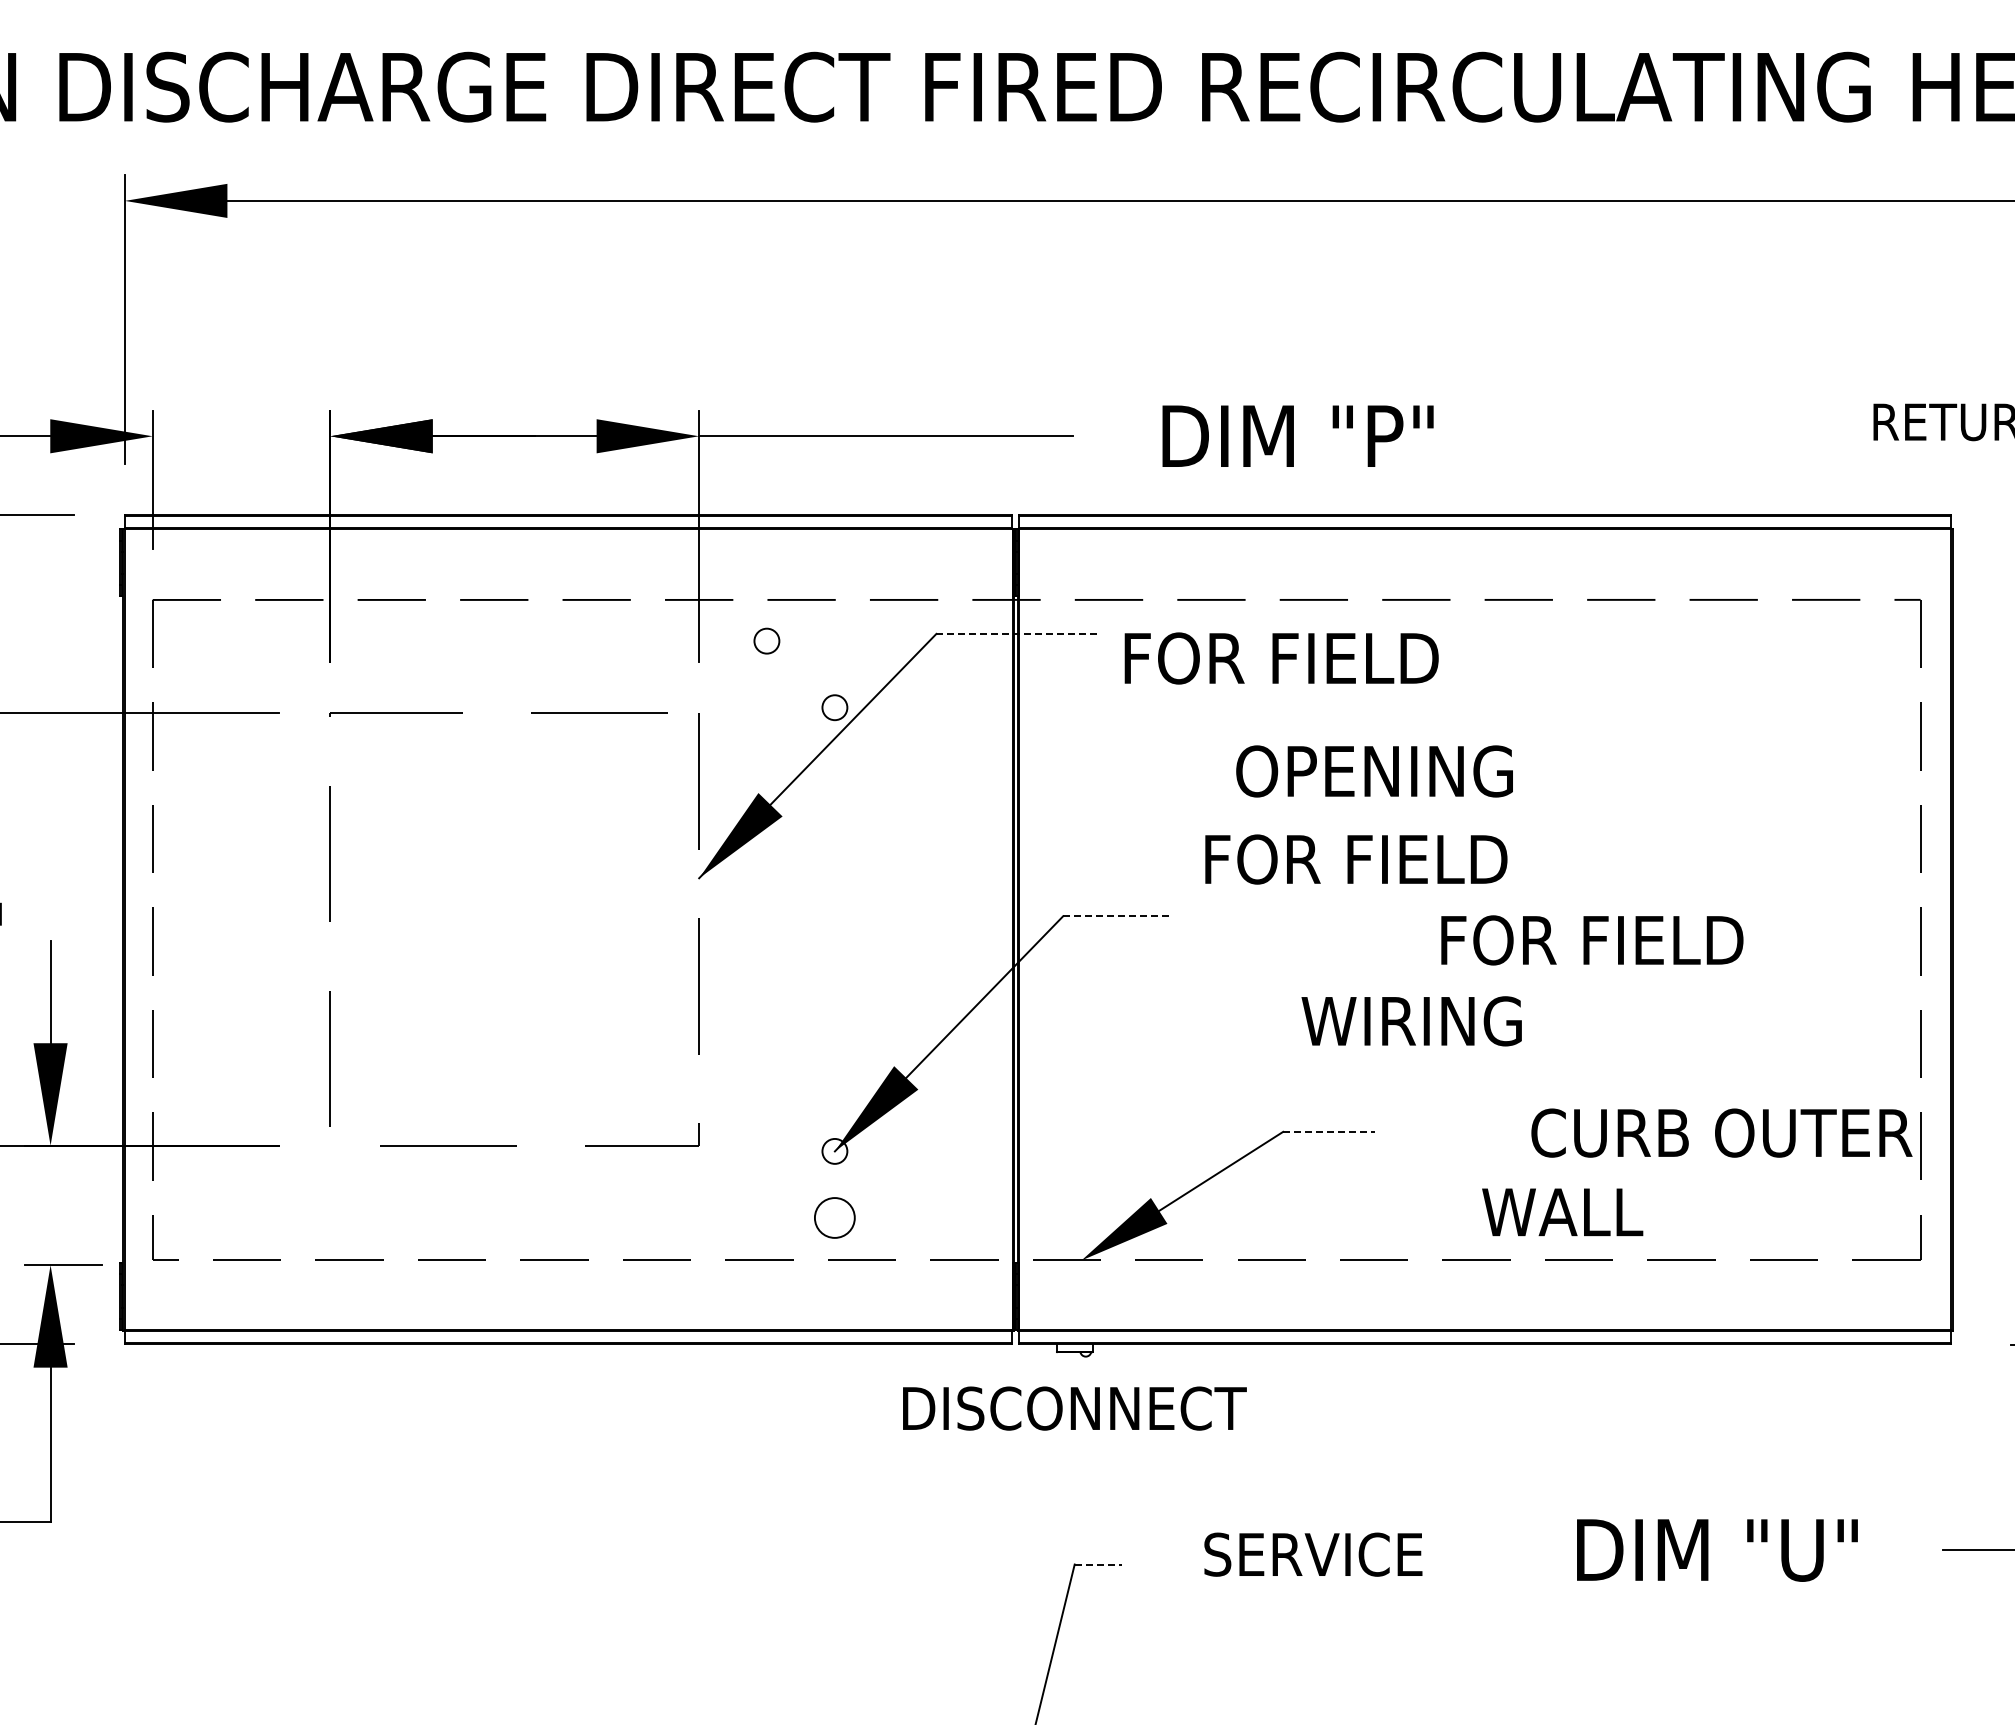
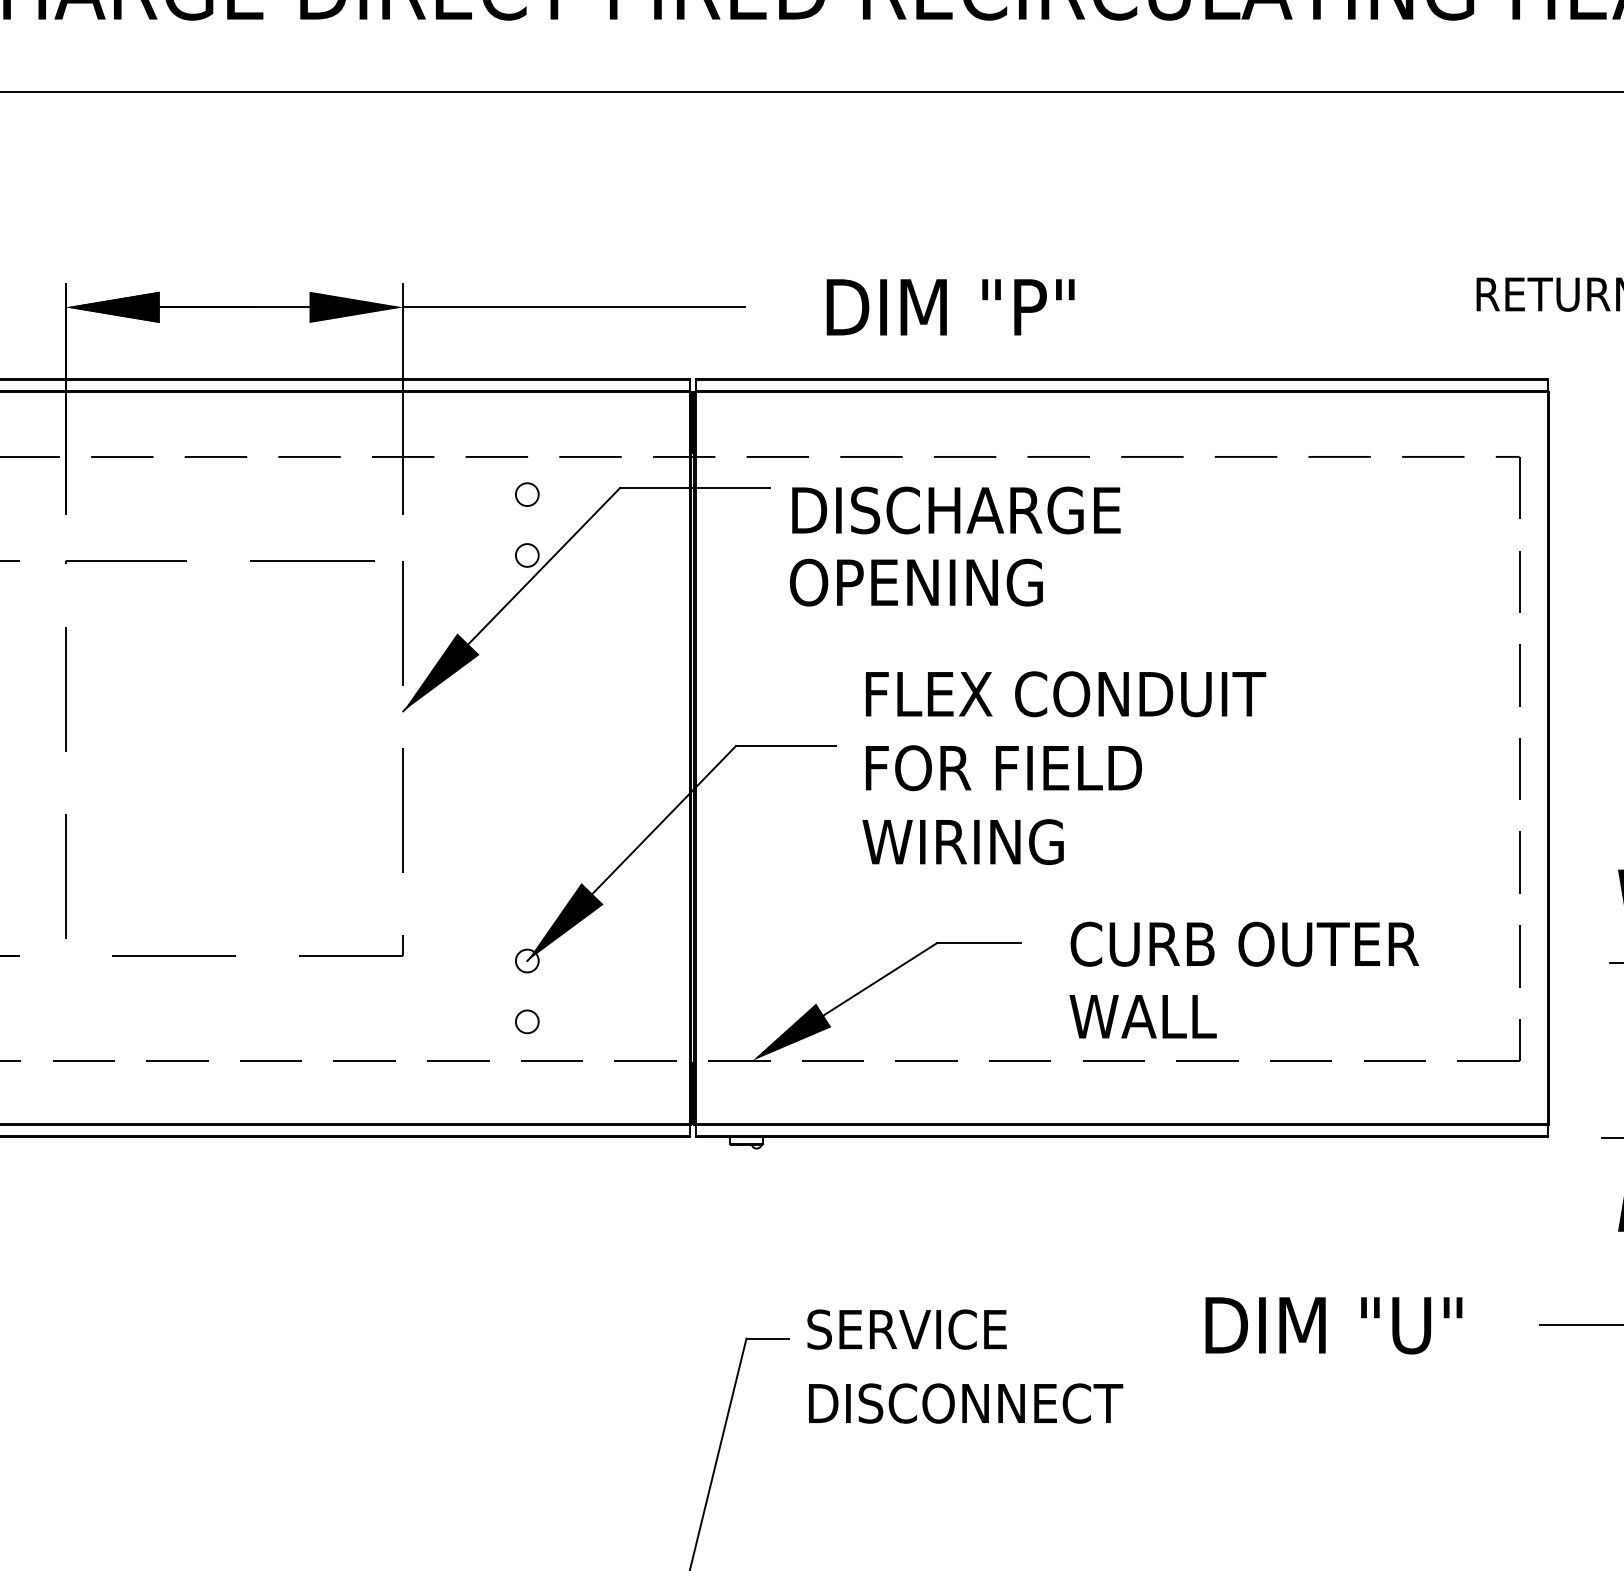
line: (1018, 633) -> (695, 487), dashed -> solid
circle: (766, 640) -> (526, 494), moved
text: (1307, 658) -> (959, 510), FOR FIELD -> DISCHARGE
text: (1374, 771) -> (916, 582), moved
text: (1440, 859) -> (1080, 694), FOR FIELD -> FLEX CONDUIT
line: (1117, 916) -> (785, 746), dashed -> solid
text: (1592, 940) -> (1004, 768), moved
text: (1411, 1021) -> (962, 842), moved
line: (1329, 1131) -> (979, 942), dashed -> solid
text: (1721, 1132) -> (1244, 943), moved
text: (1562, 1212) -> (1142, 1016), moved
circle: (834, 1217) -> (526, 1021), size x0.62
text: (1074, 1408) -> (965, 1403), moved
text: (1313, 1554) -> (907, 1329), moved
line: (1098, 1564) -> (768, 1338), dashed -> solid

